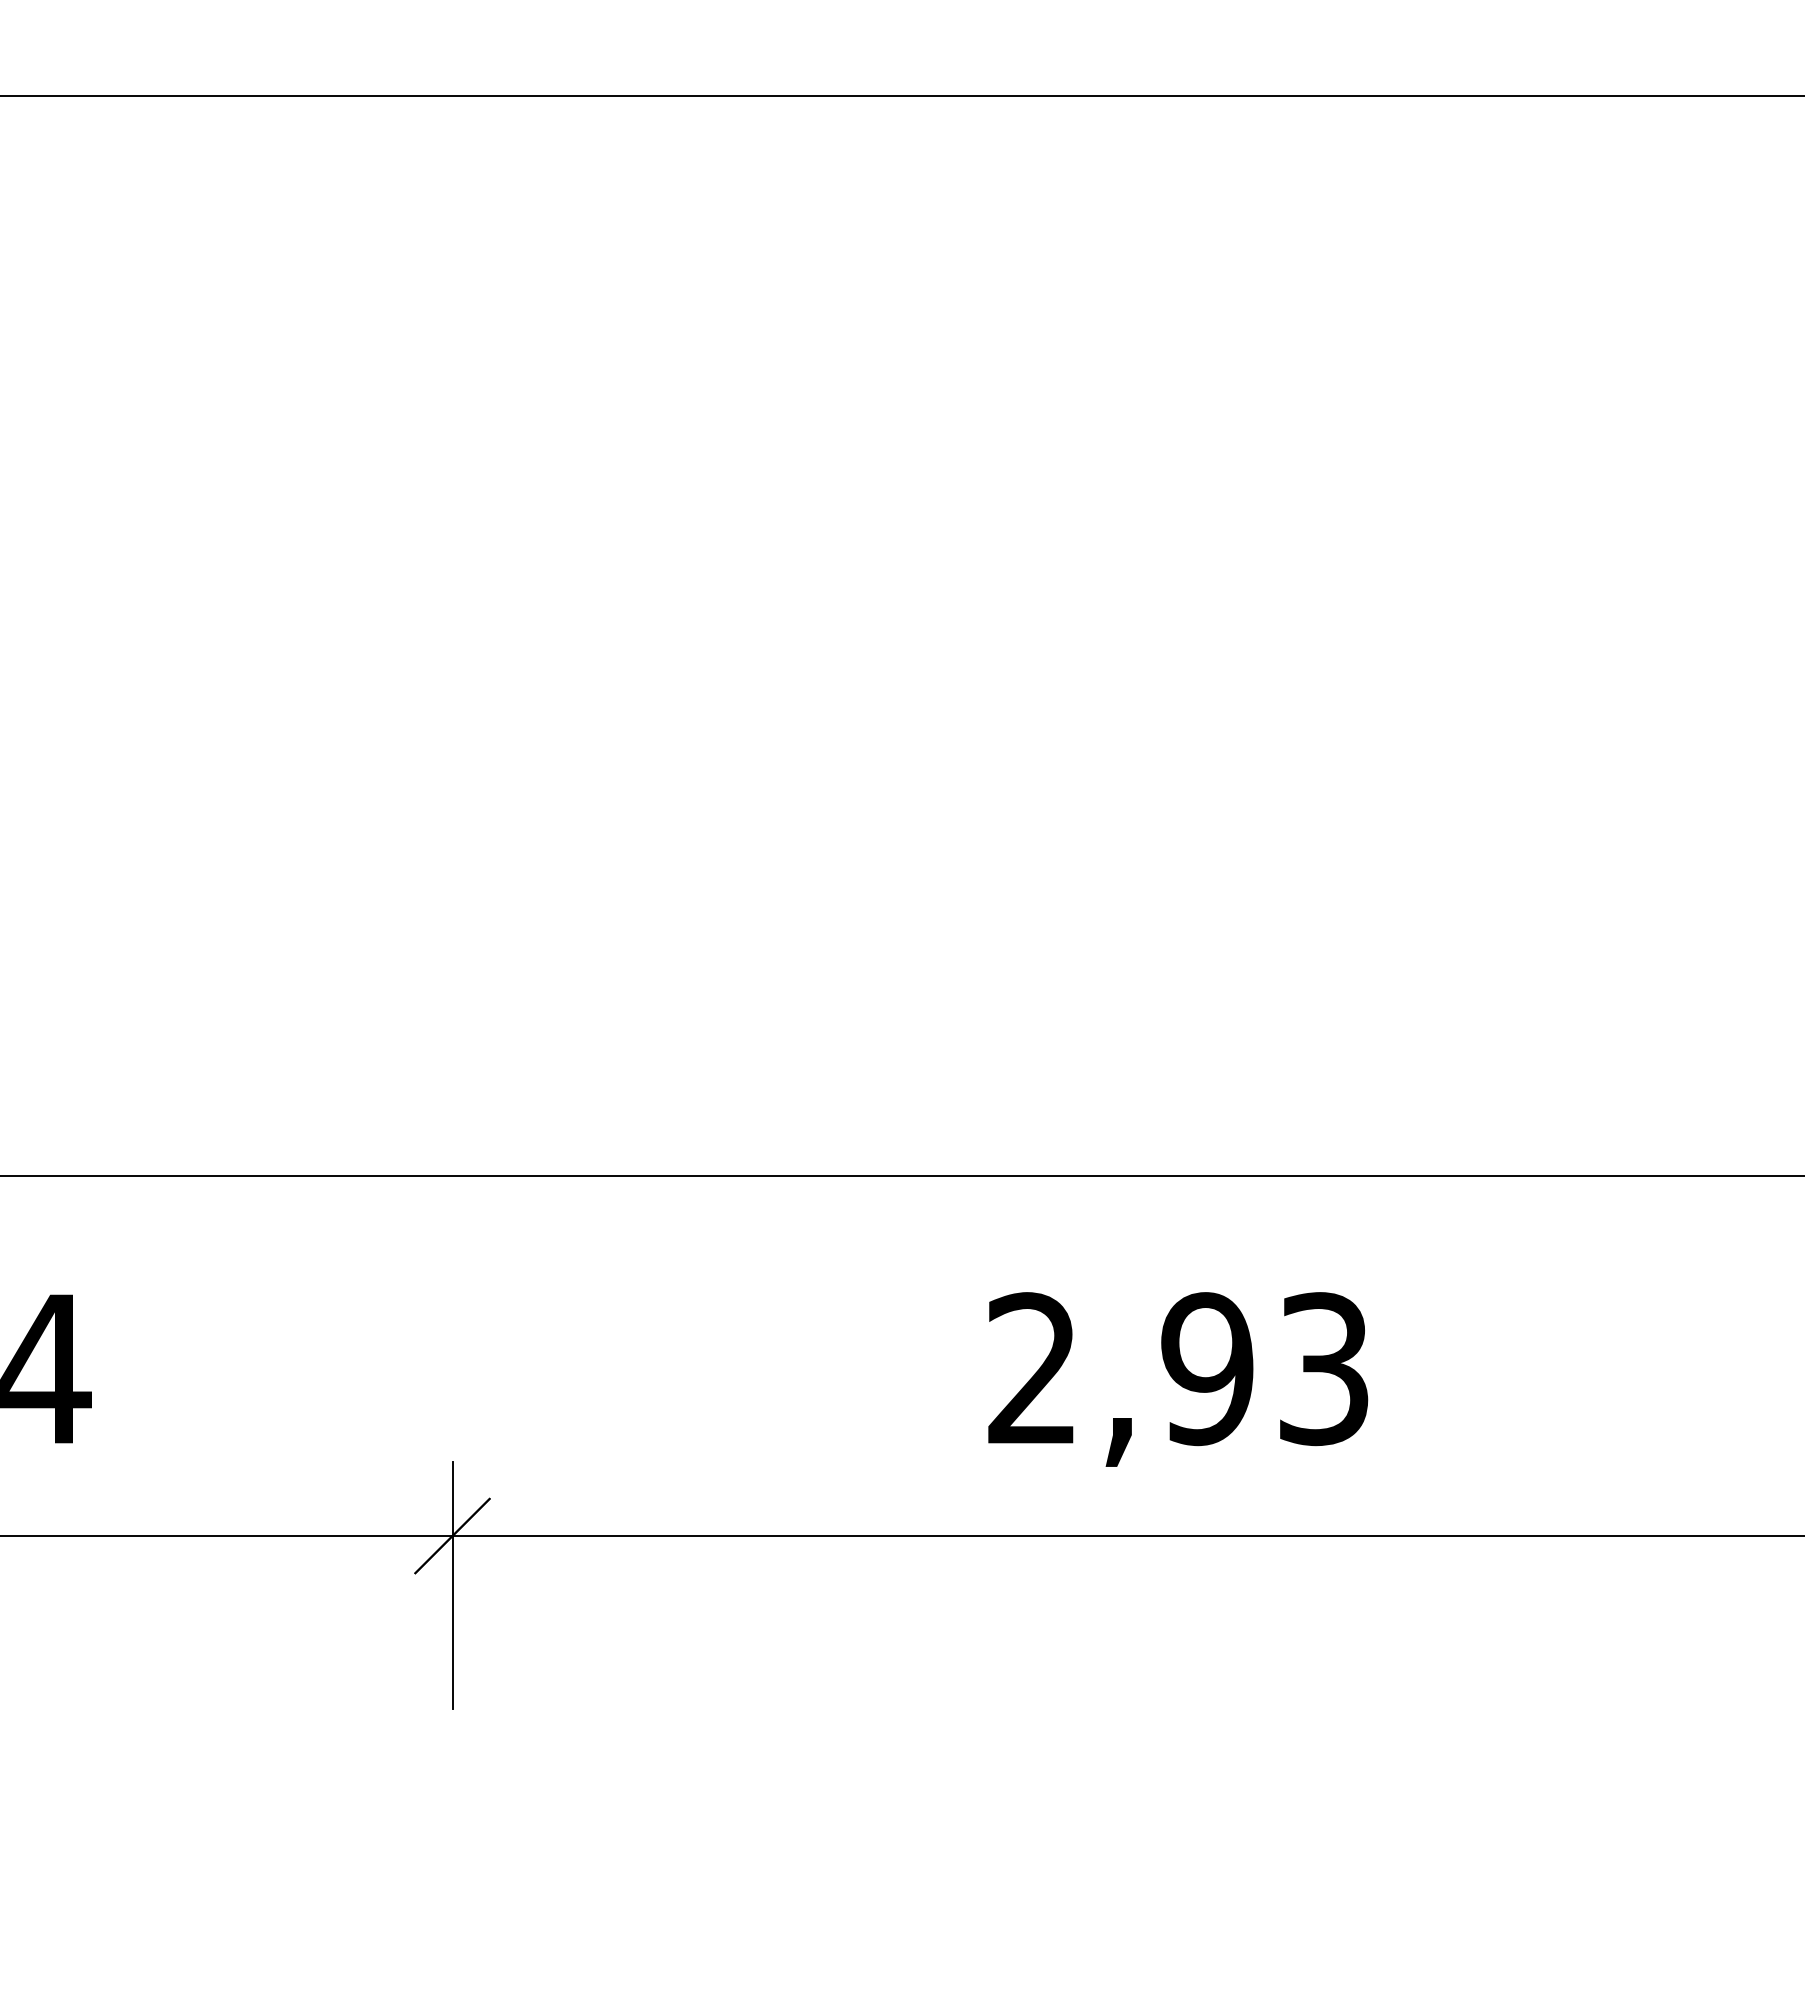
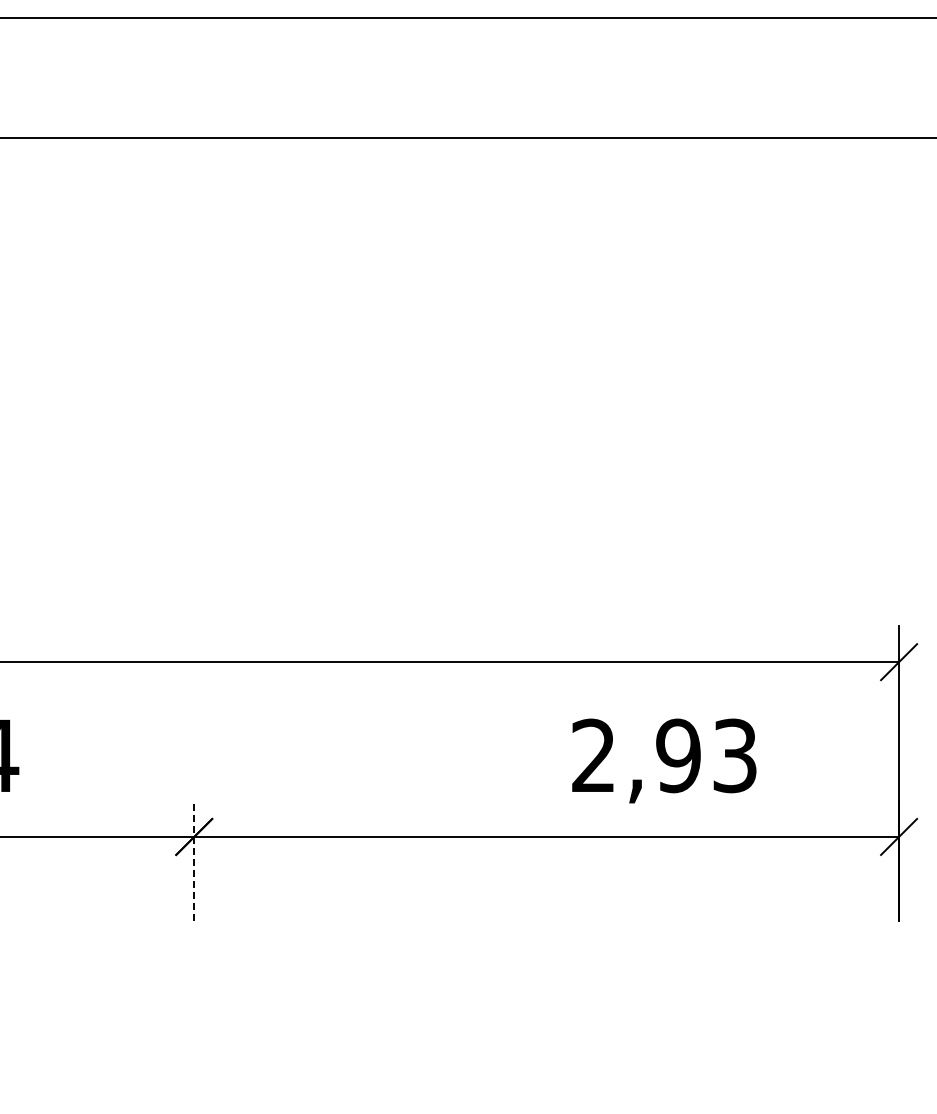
text: (1178, 1378) -> (664, 760), moved
line: (453, 1584) -> (194, 860), solid -> dashed

